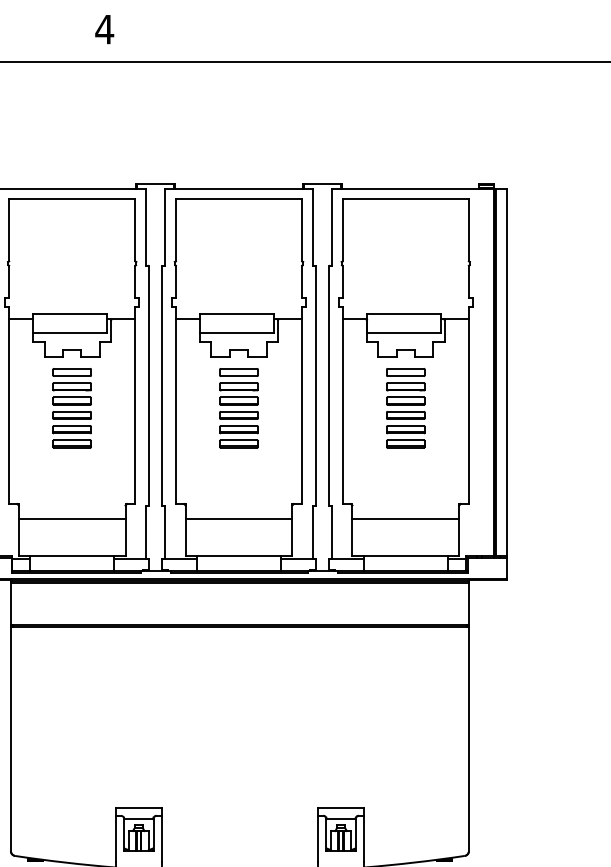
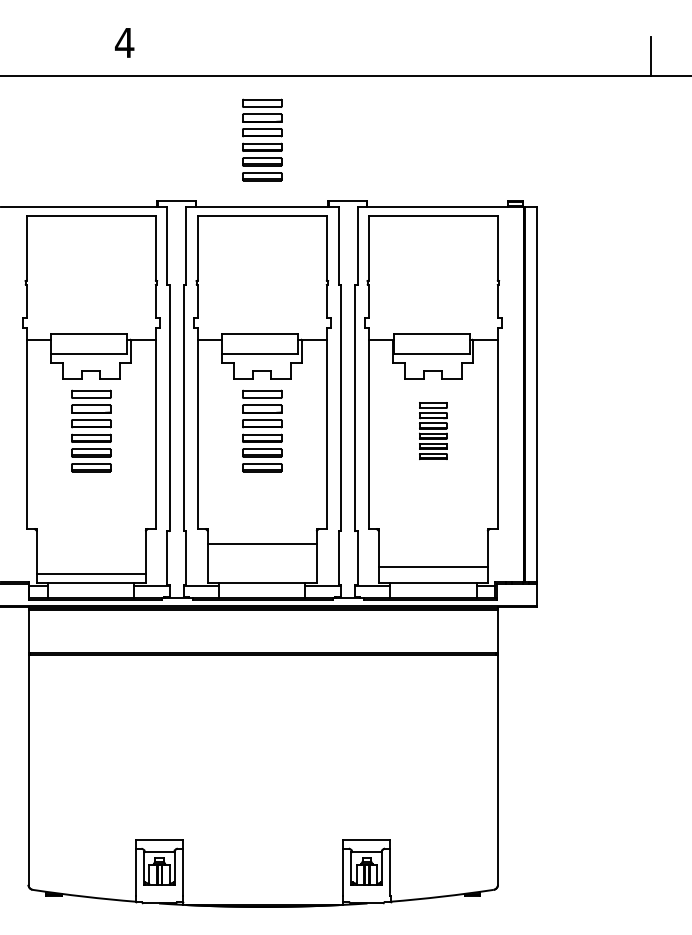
part: (239, 123) -> (262, 139), added
part: (406, 407) -> (433, 430), size x0.7
line: (72, 518) -> (91, 574), moved
line: (406, 518) -> (433, 567), moved

